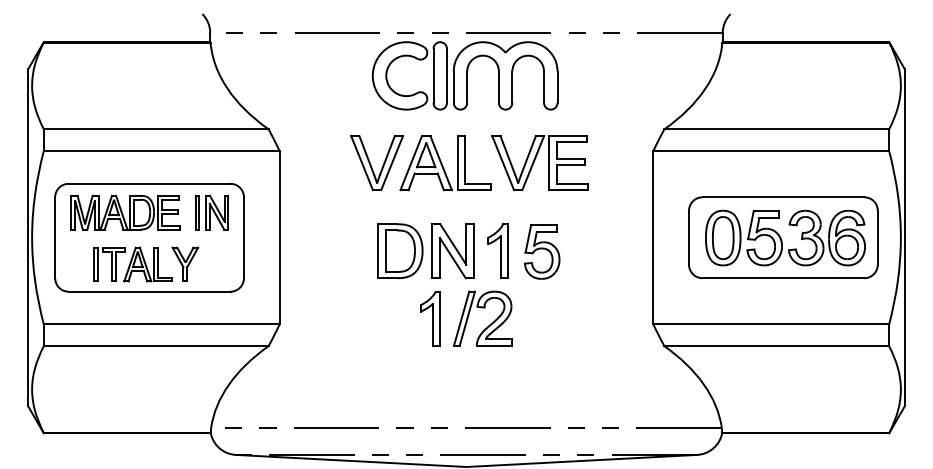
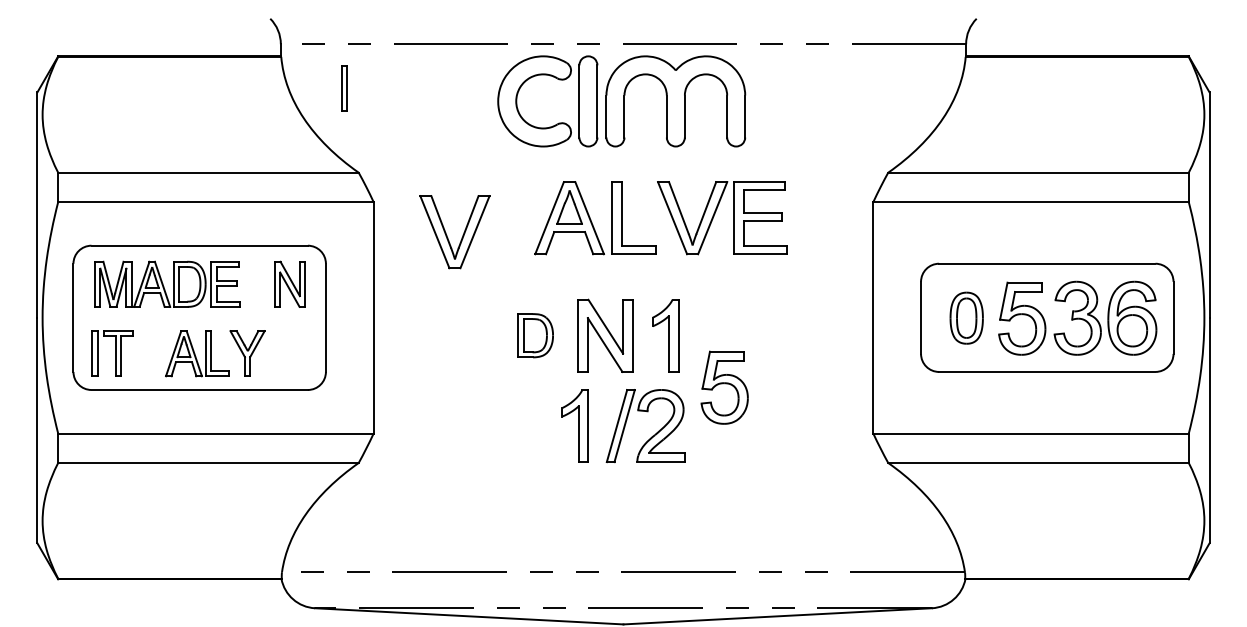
part: (371, 165) -> (447, 235), moved
part: (197, 212) -> (344, 88), moved
part: (722, 237) -> (966, 317), size x0.7
part: (400, 250) -> (535, 335), size x0.6
part: (542, 251) -> (724, 387), moved
part: (109, 264) -> (112, 353), moved

